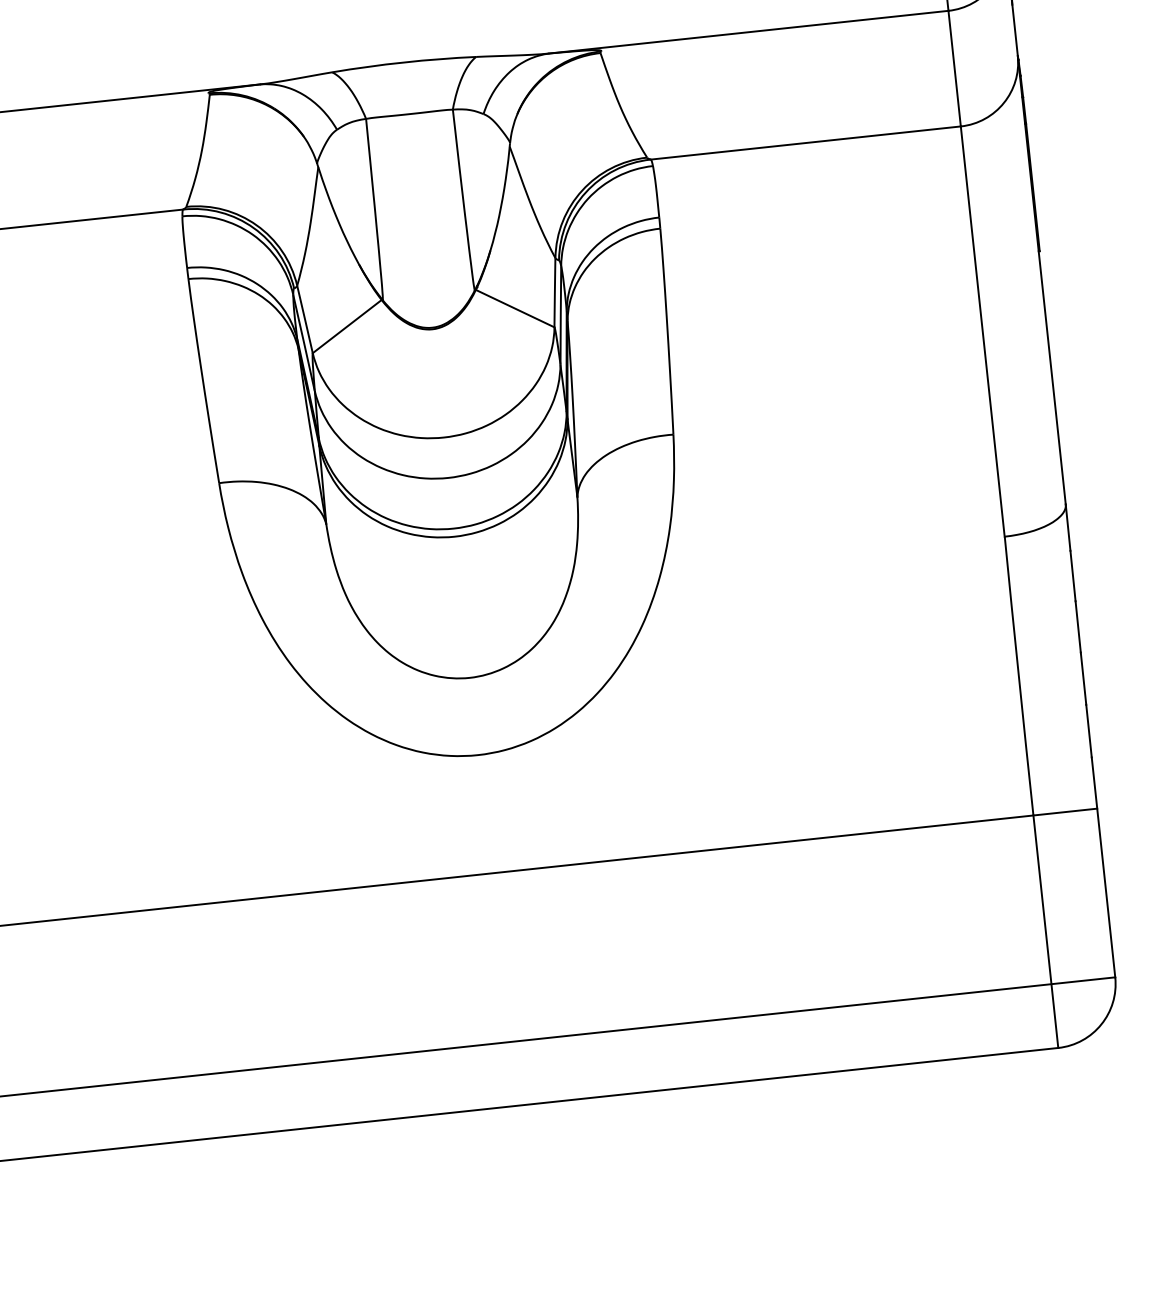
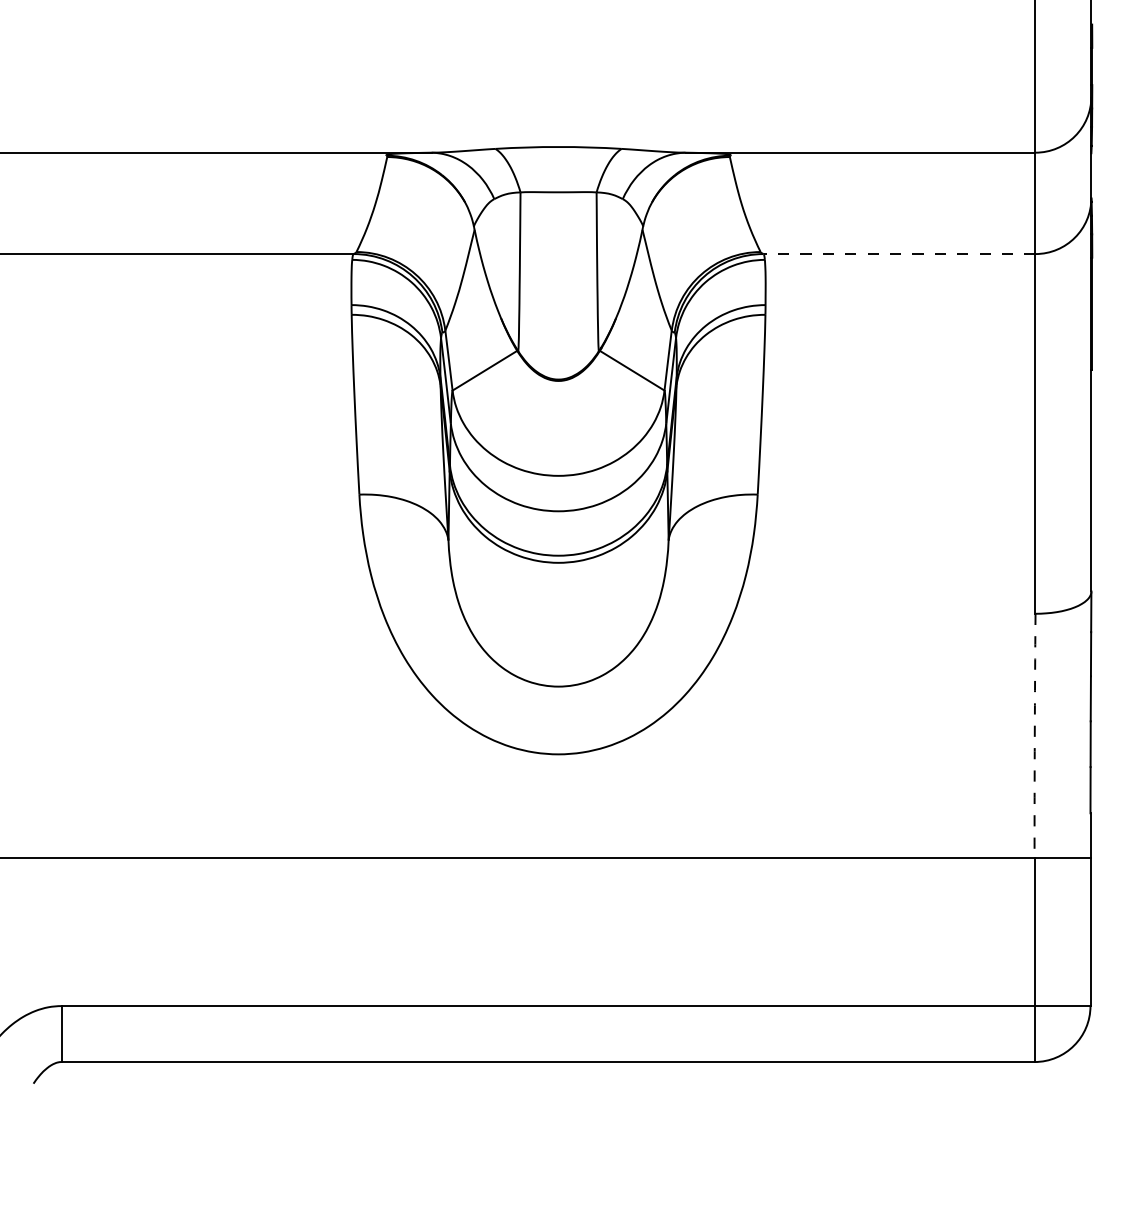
line: (805, 143) -> (899, 254), solid -> dashed
arc: (1018, 676) -> (1034, 736), solid -> dashed

